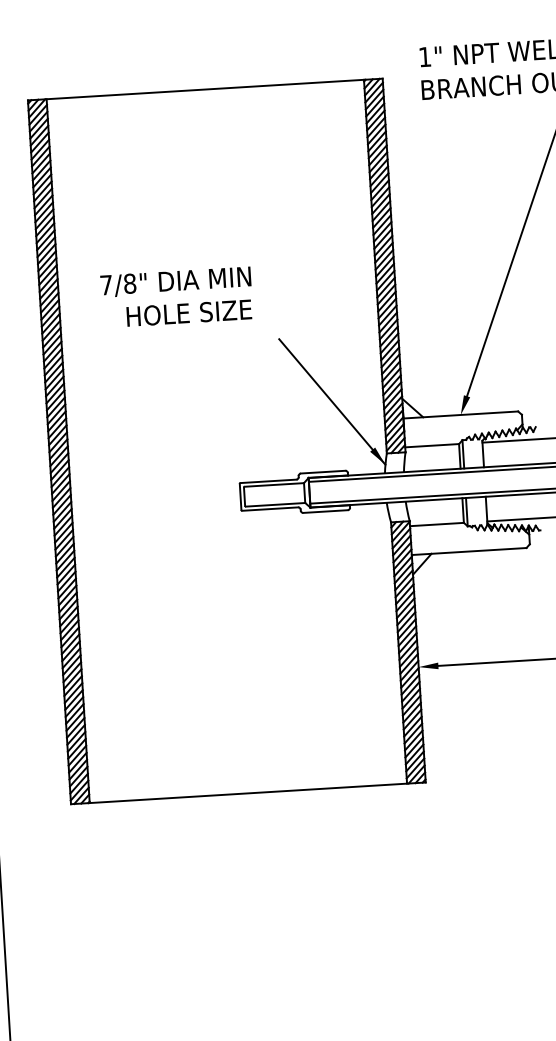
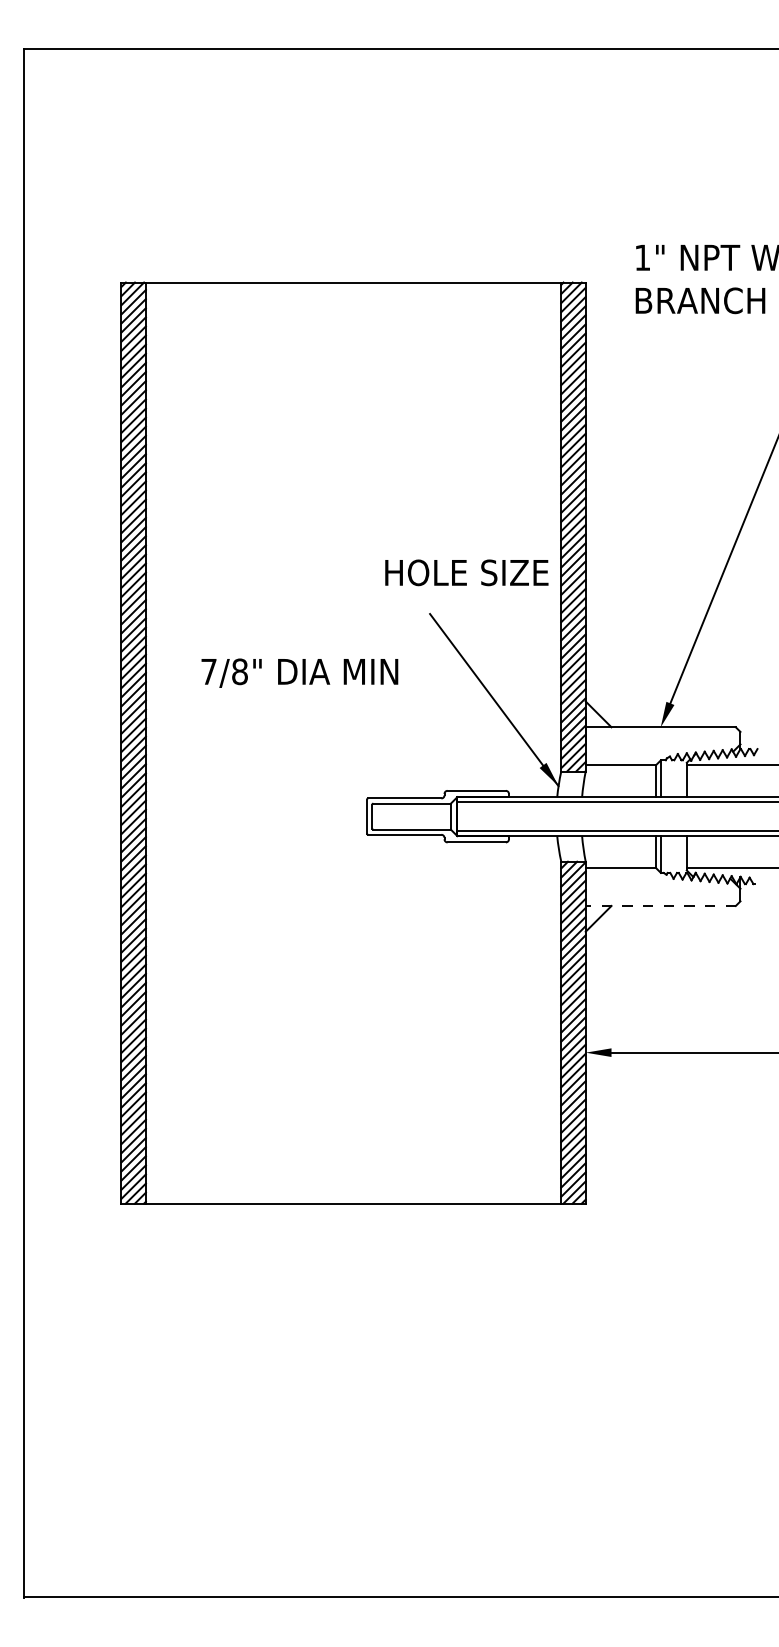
text: (175, 281) -> (299, 672), moved
text: (189, 312) -> (466, 572), moved
line: (468, 551) -> (660, 905), solid -> dashed

